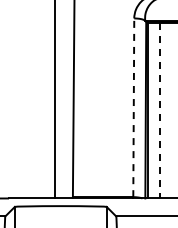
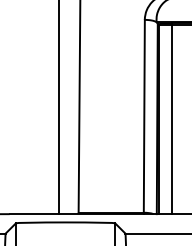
line: (133, 107) -> (144, 115), dashed -> solid
line: (159, 110) -> (172, 119), dashed -> solid

